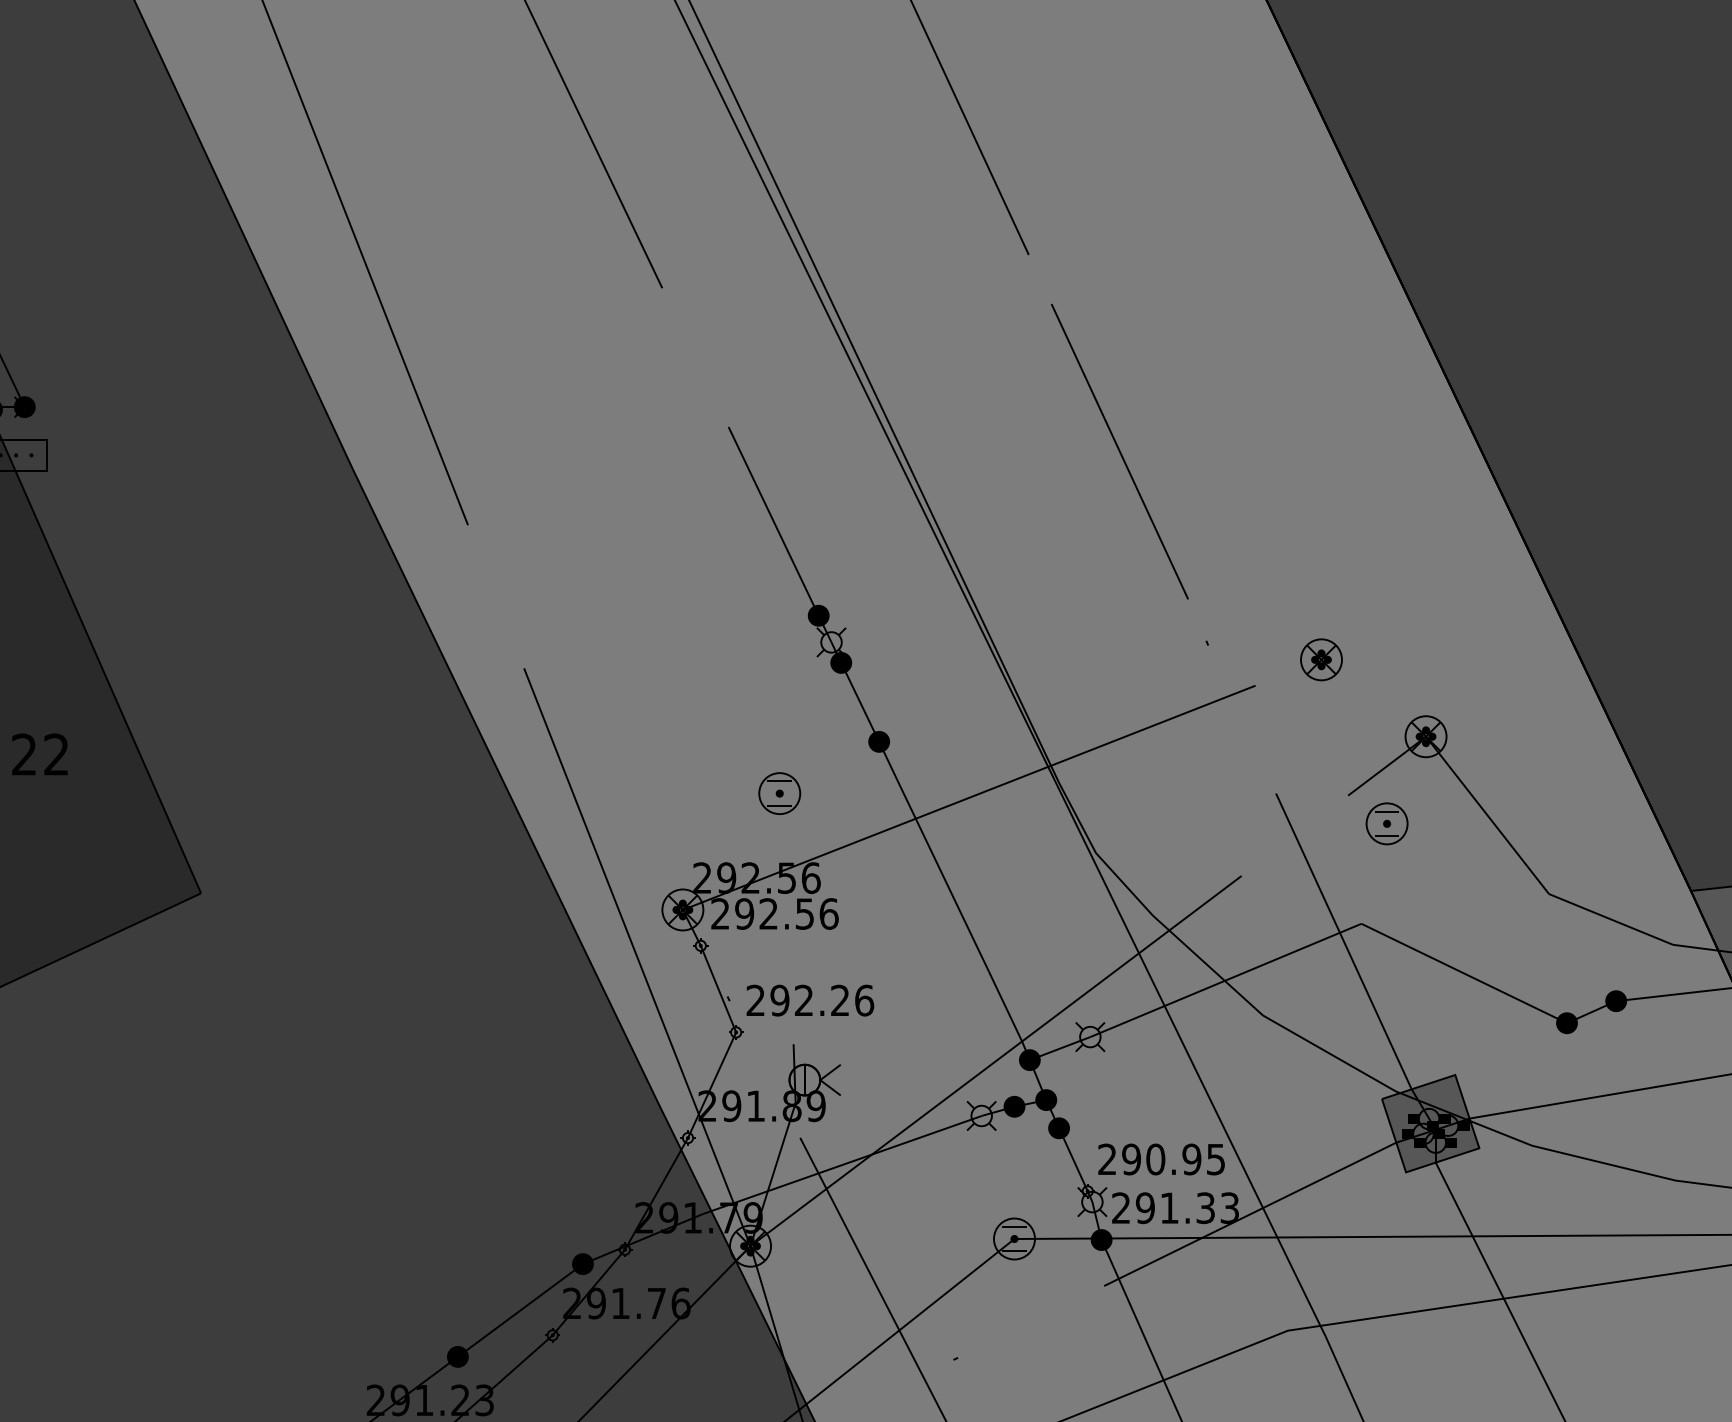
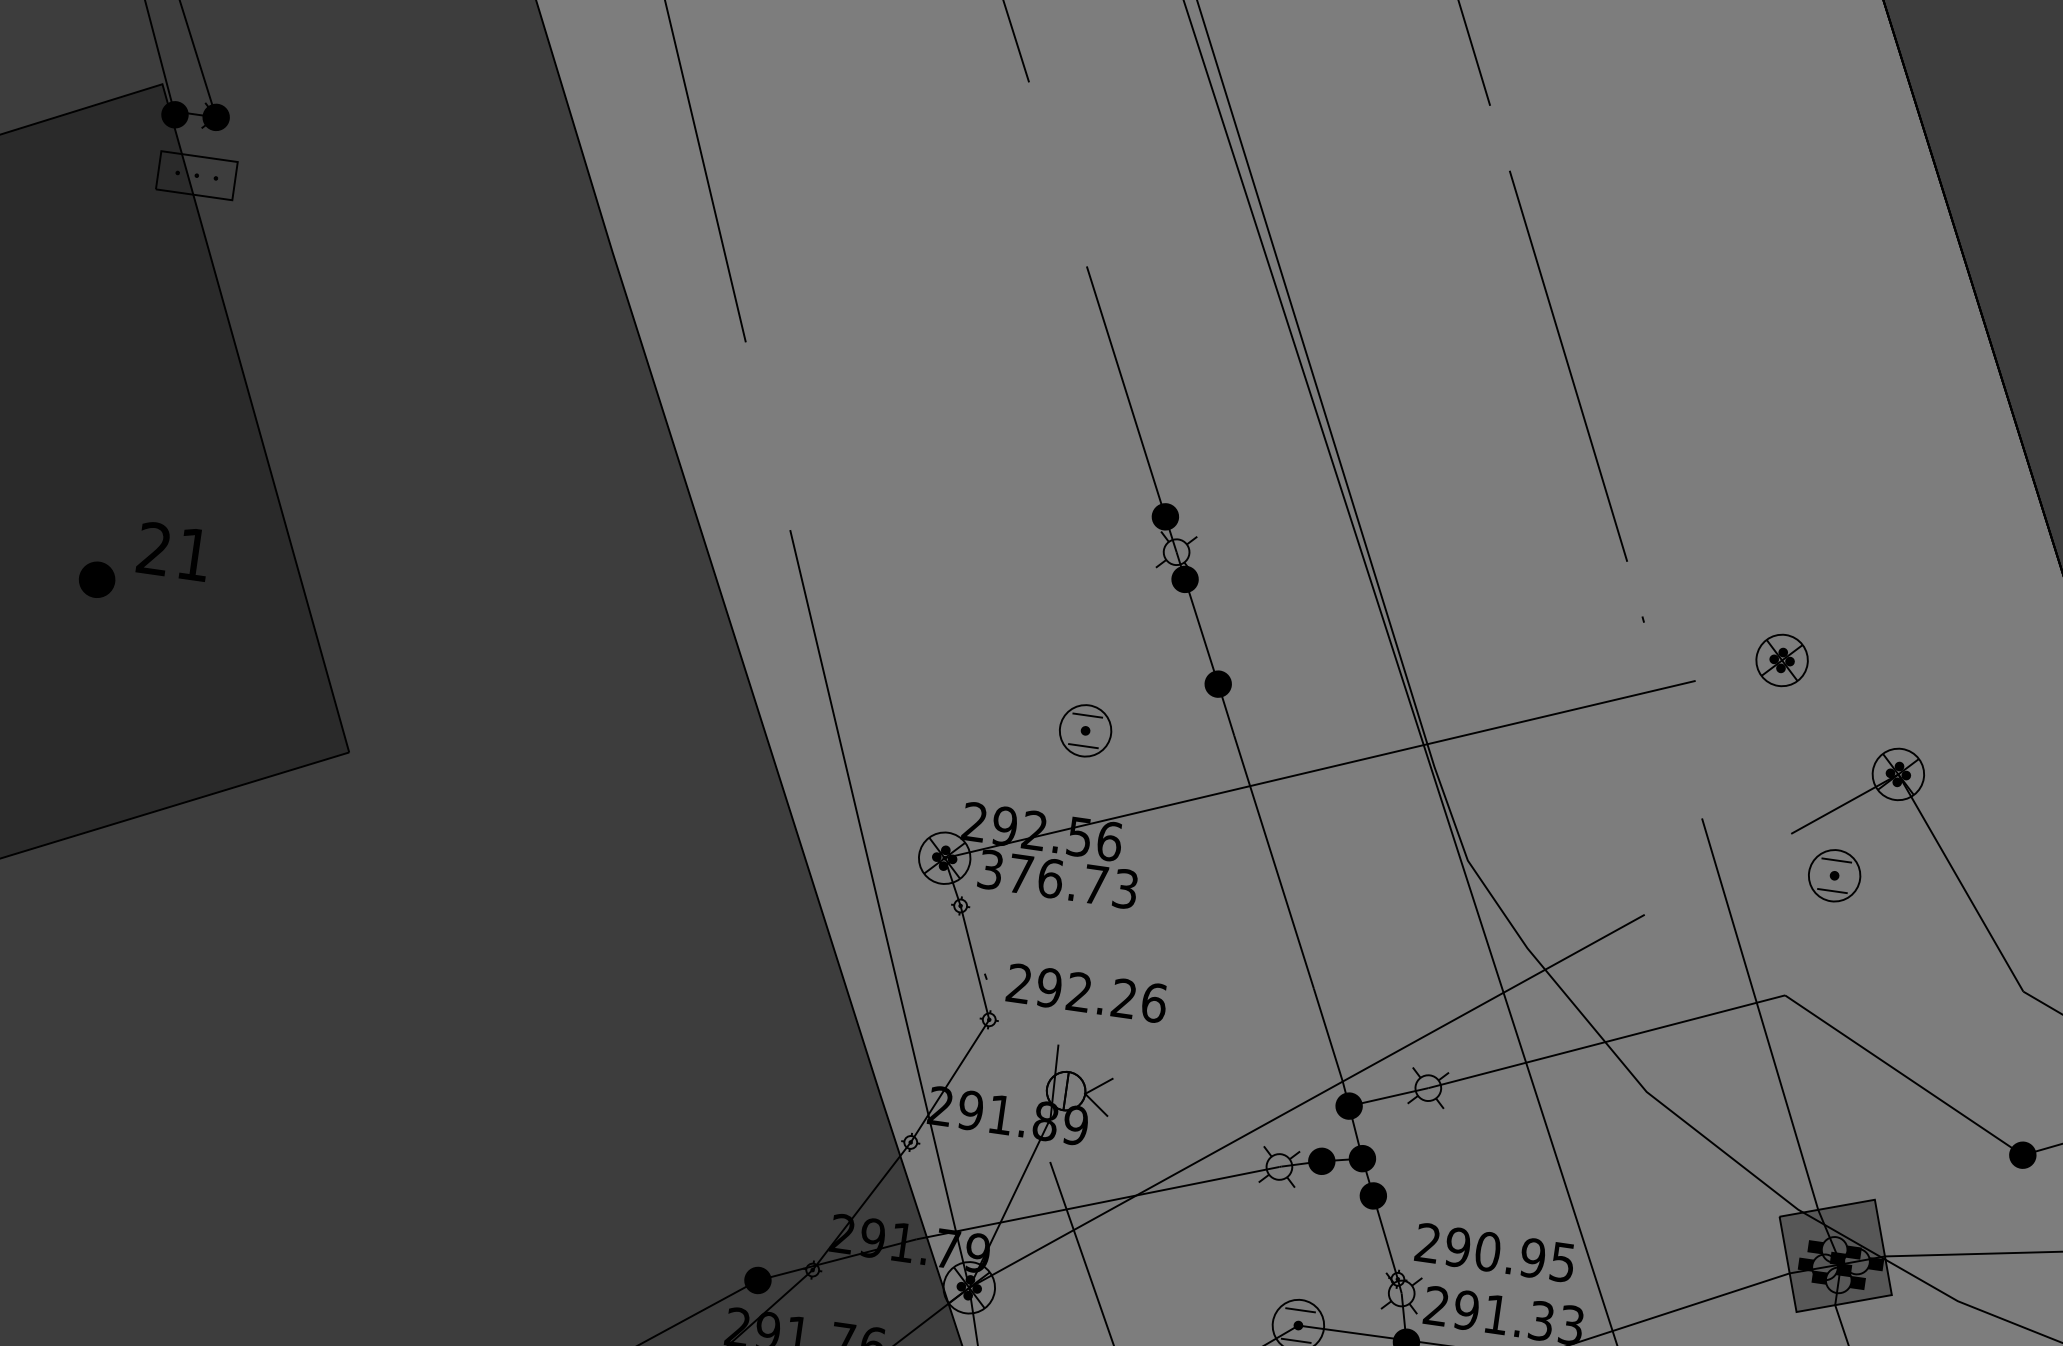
text: (55, 754) -> (192, 554), 22 -> 21
text: (774, 913) -> (1057, 878), 292.56 -> 376.73

